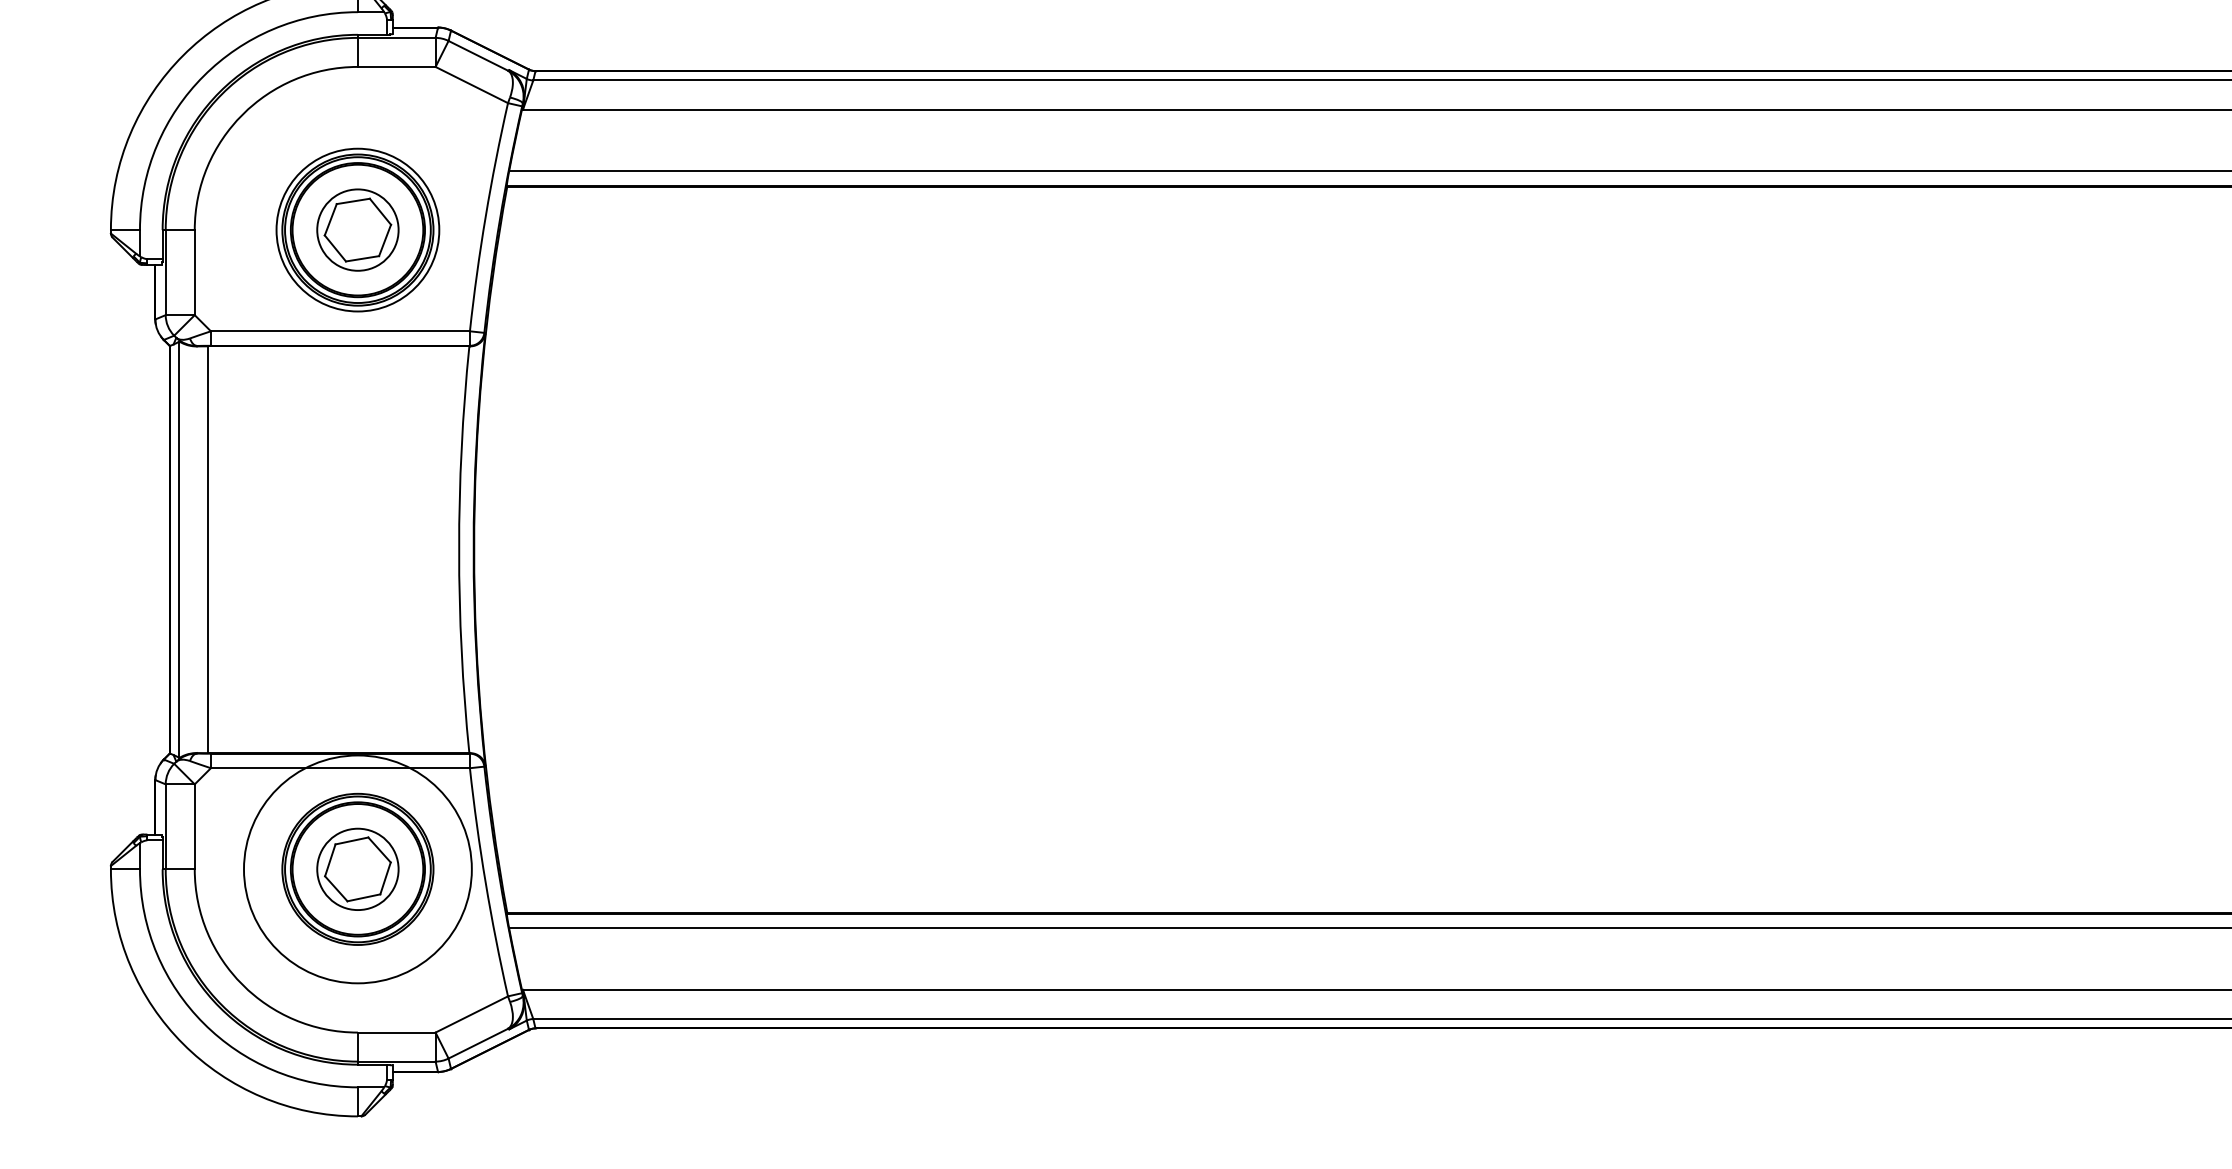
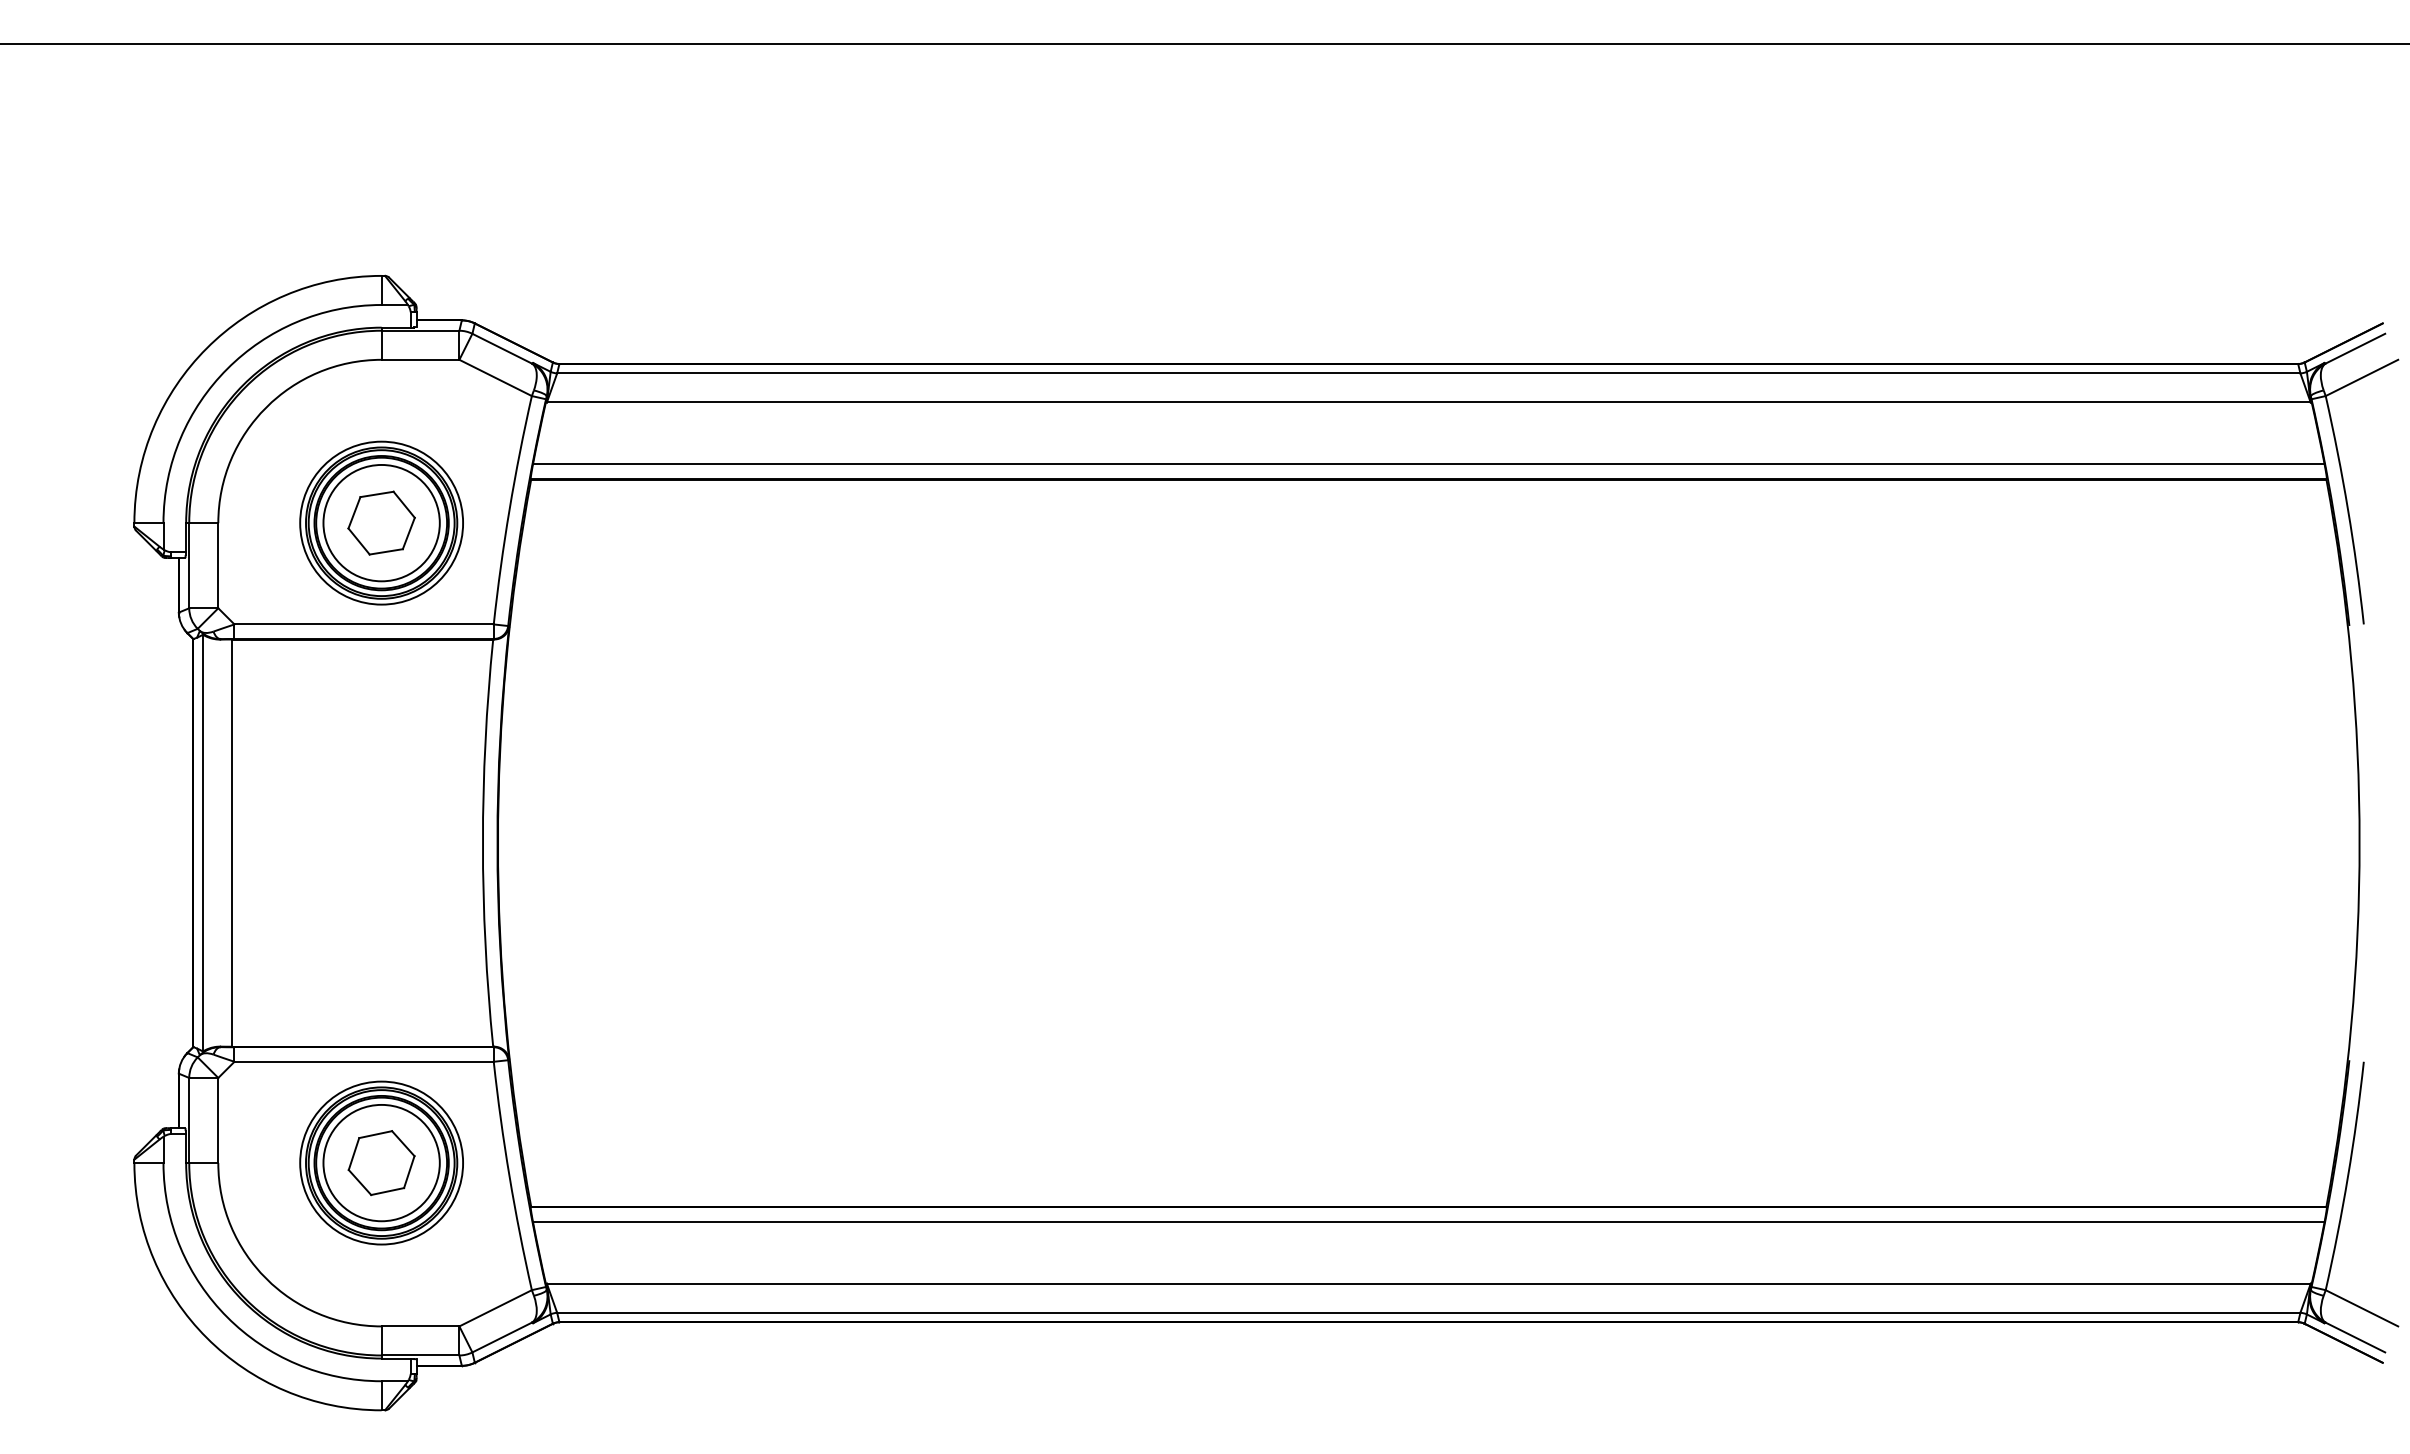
circle: (357, 229) -> (381, 522), size x1.43
circle: (357, 868) -> (381, 1162), size x0.71
circle: (357, 868) -> (381, 1162), size x1.43

